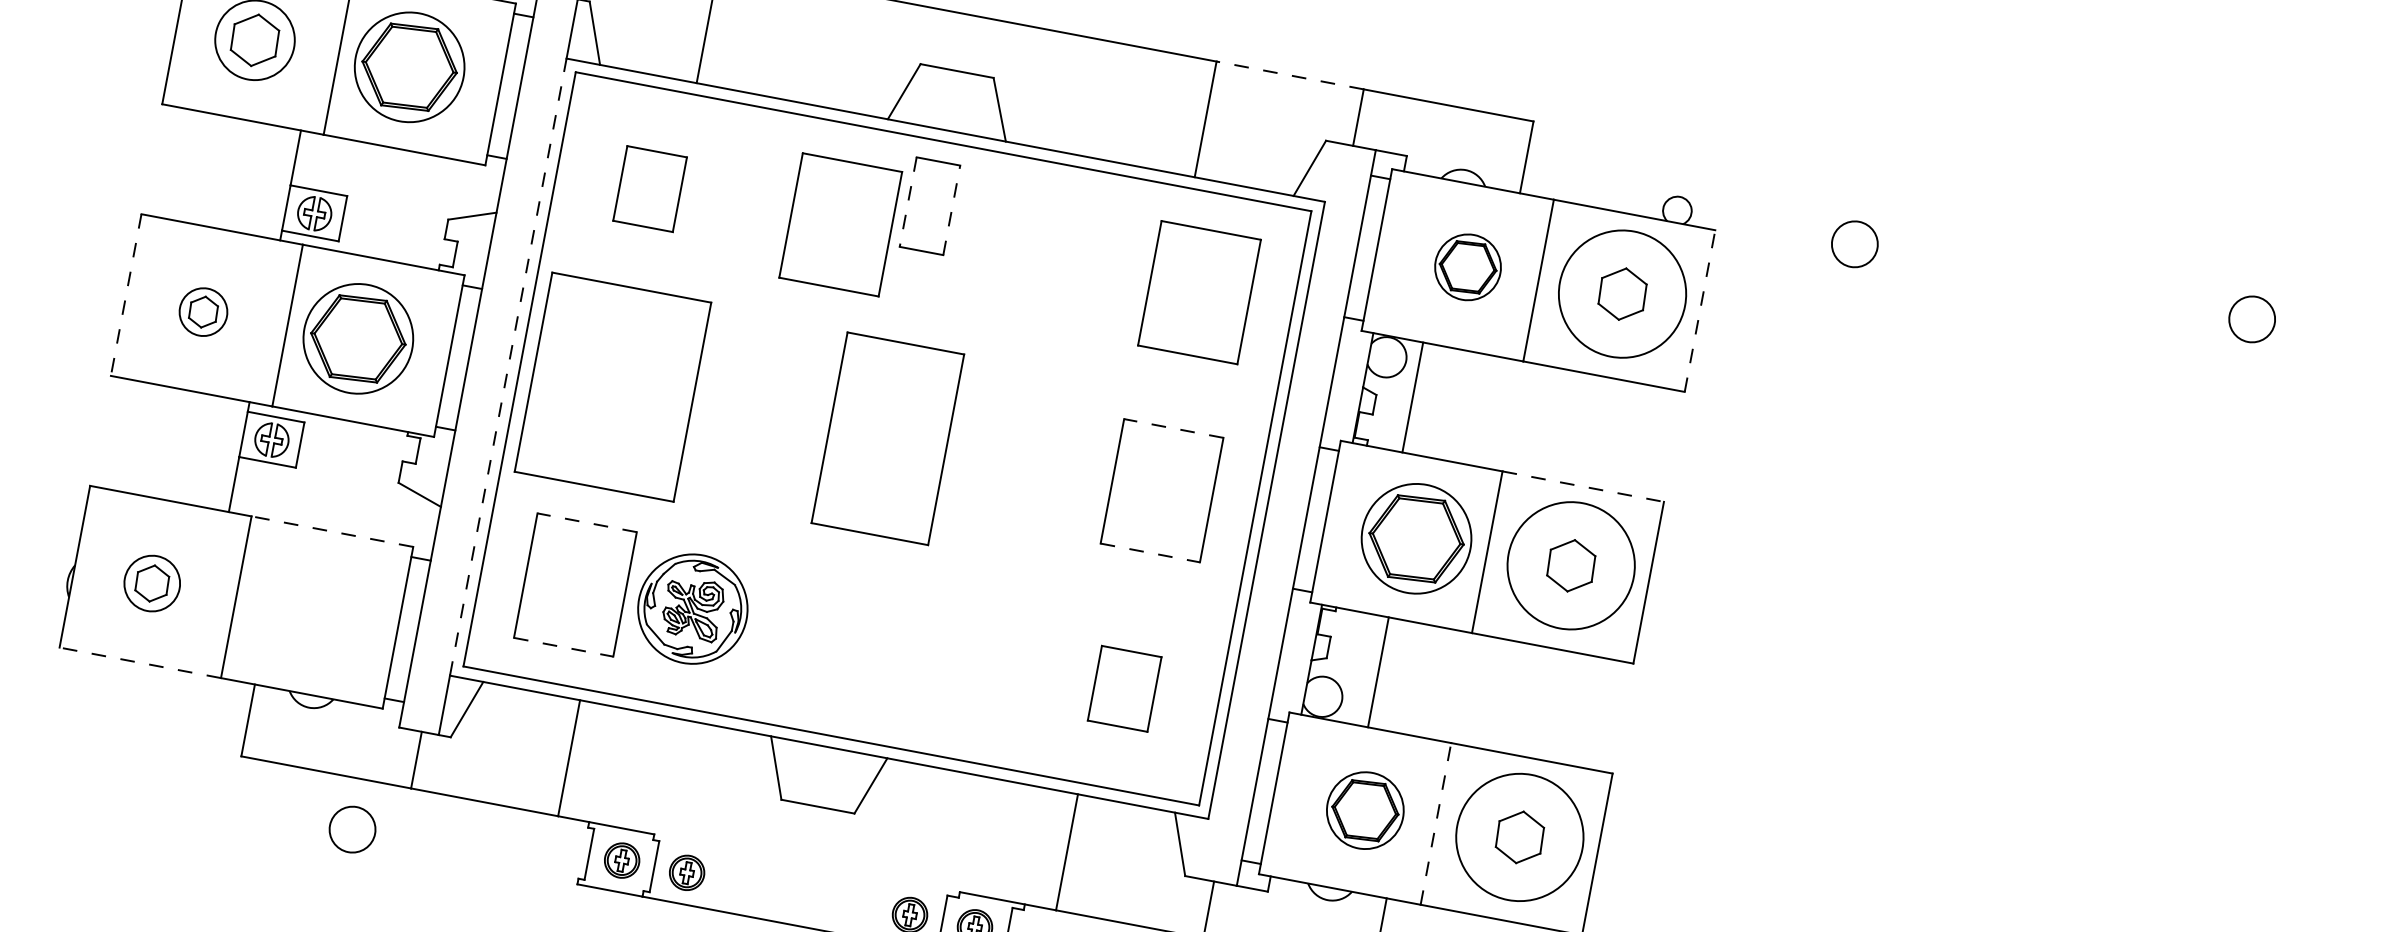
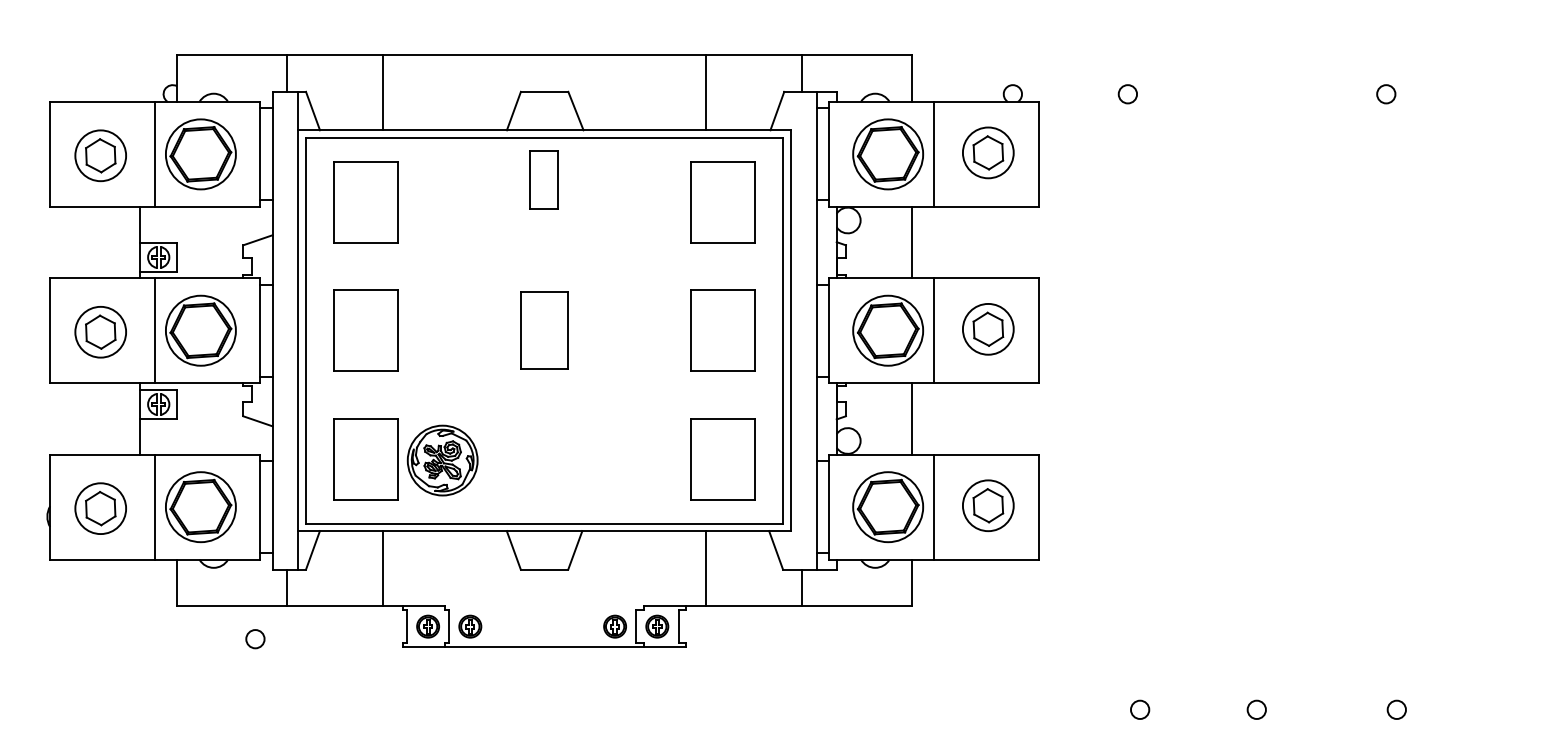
line: (1290, 76) -> (754, 55), dashed -> solid
part: (649, 189) -> (365, 202), size x1.67
line: (908, 203) -> (529, 180), dashed -> solid
line: (951, 209) -> (557, 179), dashed -> solid
part: (840, 225) -> (489, 202), removed
circle: (1853, 244) -> (1127, 94), size x0.62
part: (1468, 267) -> (888, 154), size x1.67
circle: (1621, 293) -> (987, 152), size x0.62
line: (126, 294) -> (50, 330), dashed -> solid
line: (1699, 311) -> (1038, 154), dashed -> solid
part: (203, 312) -> (100, 332), size x1.67
circle: (2252, 320) -> (1386, 94), size x0.62
line: (508, 366) -> (298, 330), dashed -> solid
part: (611, 386) -> (365, 330), size x0.62
line: (1413, 397) -> (912, 242), moved
line: (1173, 428) -> (722, 290), dashed -> solid
part: (887, 438) -> (544, 330), size x0.62
line: (1584, 487) -> (987, 278), dashed -> solid
line: (586, 521) -> (365, 418), dashed -> solid
line: (332, 531) -> (207, 454), dashed -> solid
line: (1151, 553) -> (723, 371), dashed -> solid
circle: (1570, 564) -> (987, 328), size x0.62
part: (152, 583) -> (100, 508), size x1.43
part: (306, 610) -> (200, 507), added
line: (564, 646) -> (366, 499), dashed -> solid
line: (140, 662) -> (102, 559), dashed -> solid
line: (1379, 671) -> (912, 418), moved
part: (1124, 688) -> (722, 459), size x1.67
part: (1365, 811) -> (888, 507), size x1.43
line: (1436, 824) -> (934, 507), dashed -> solid
circle: (352, 830) -> (255, 639), size x0.62
circle: (1518, 836) -> (987, 505), size x0.62

